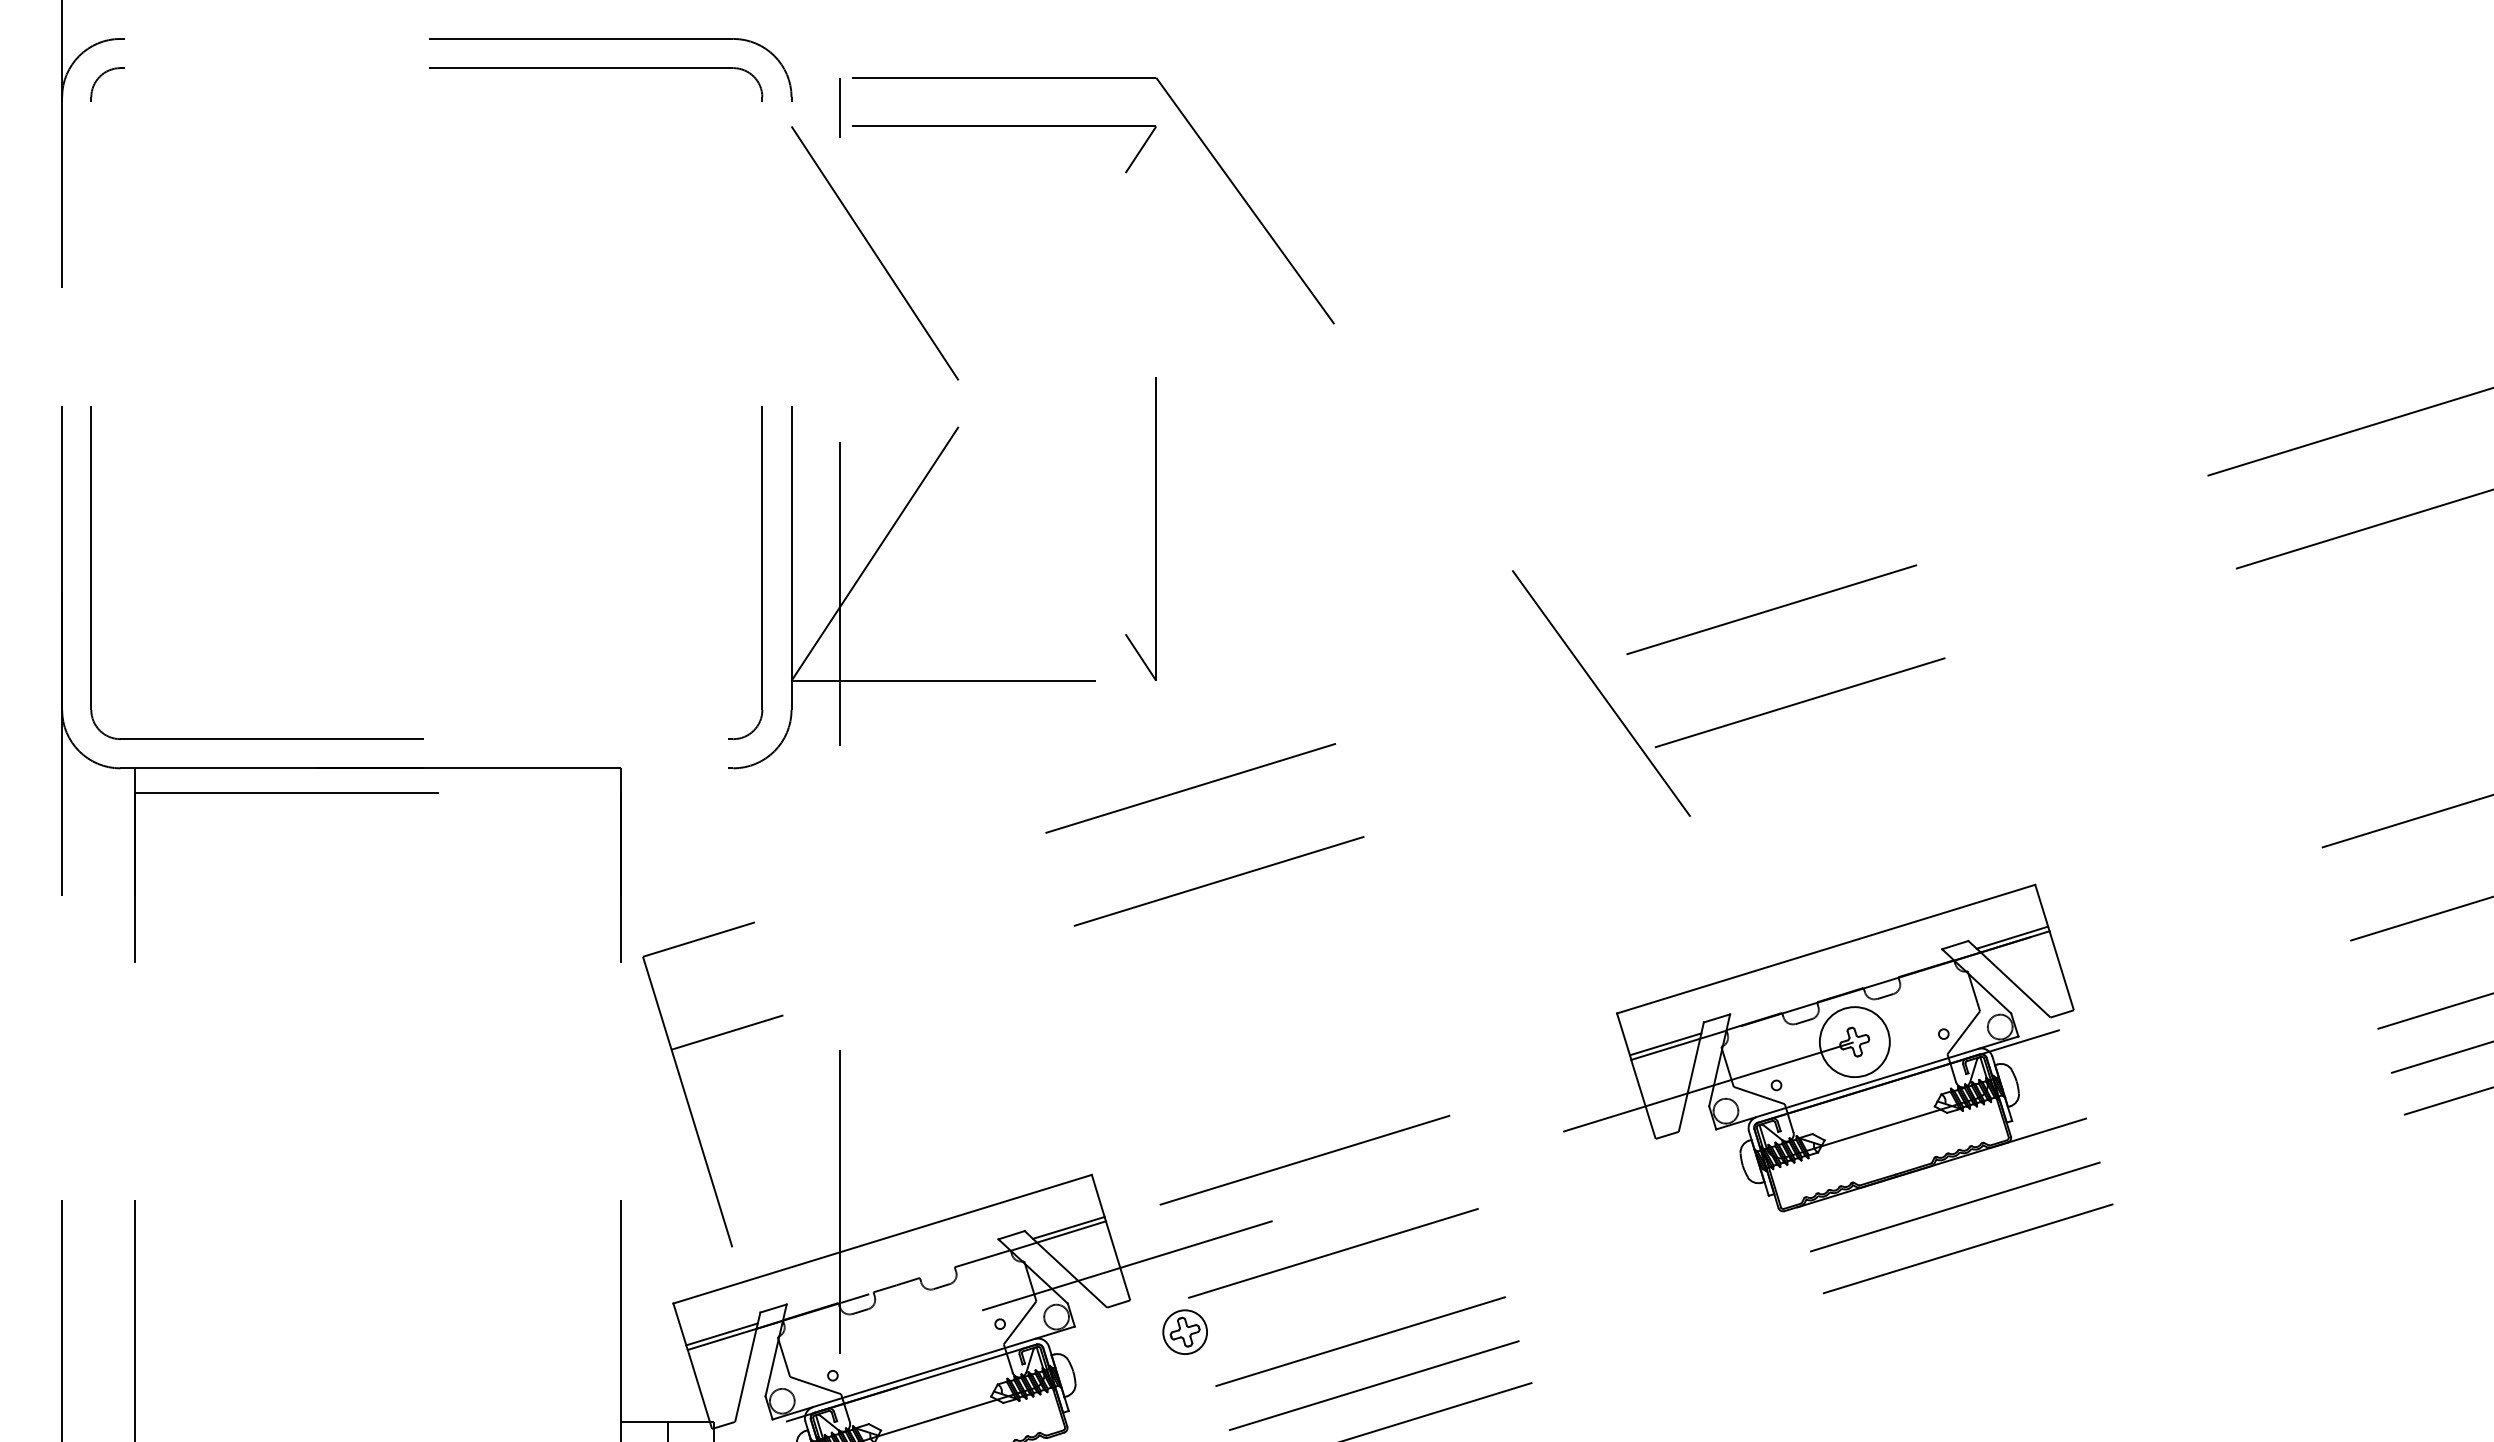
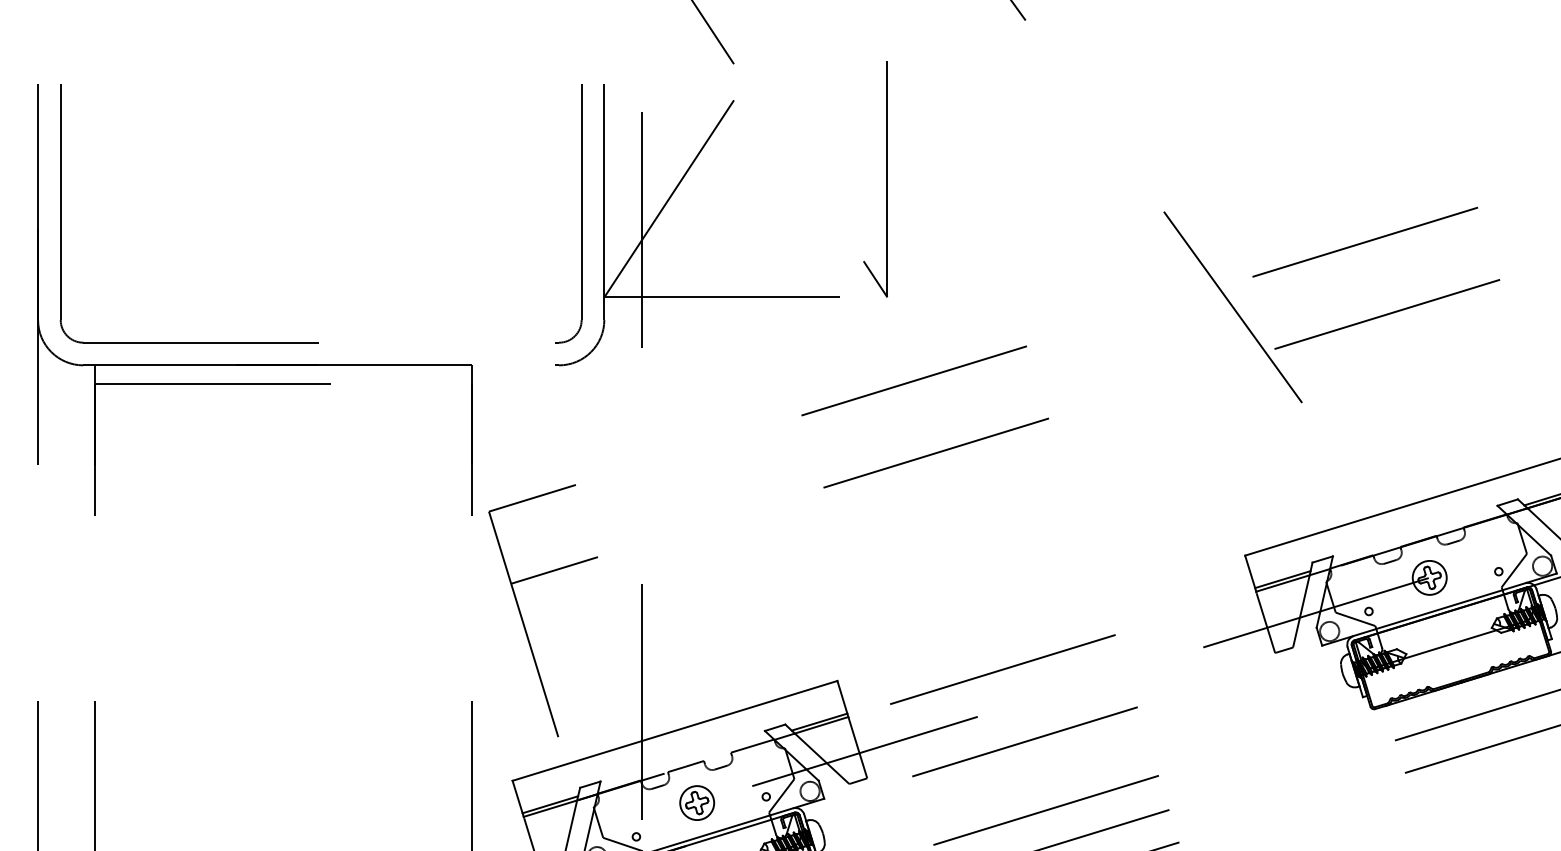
circle: (1854, 1042) -> (1429, 578), size x0.62
part: (1184, 1331) -> (696, 802), moved

